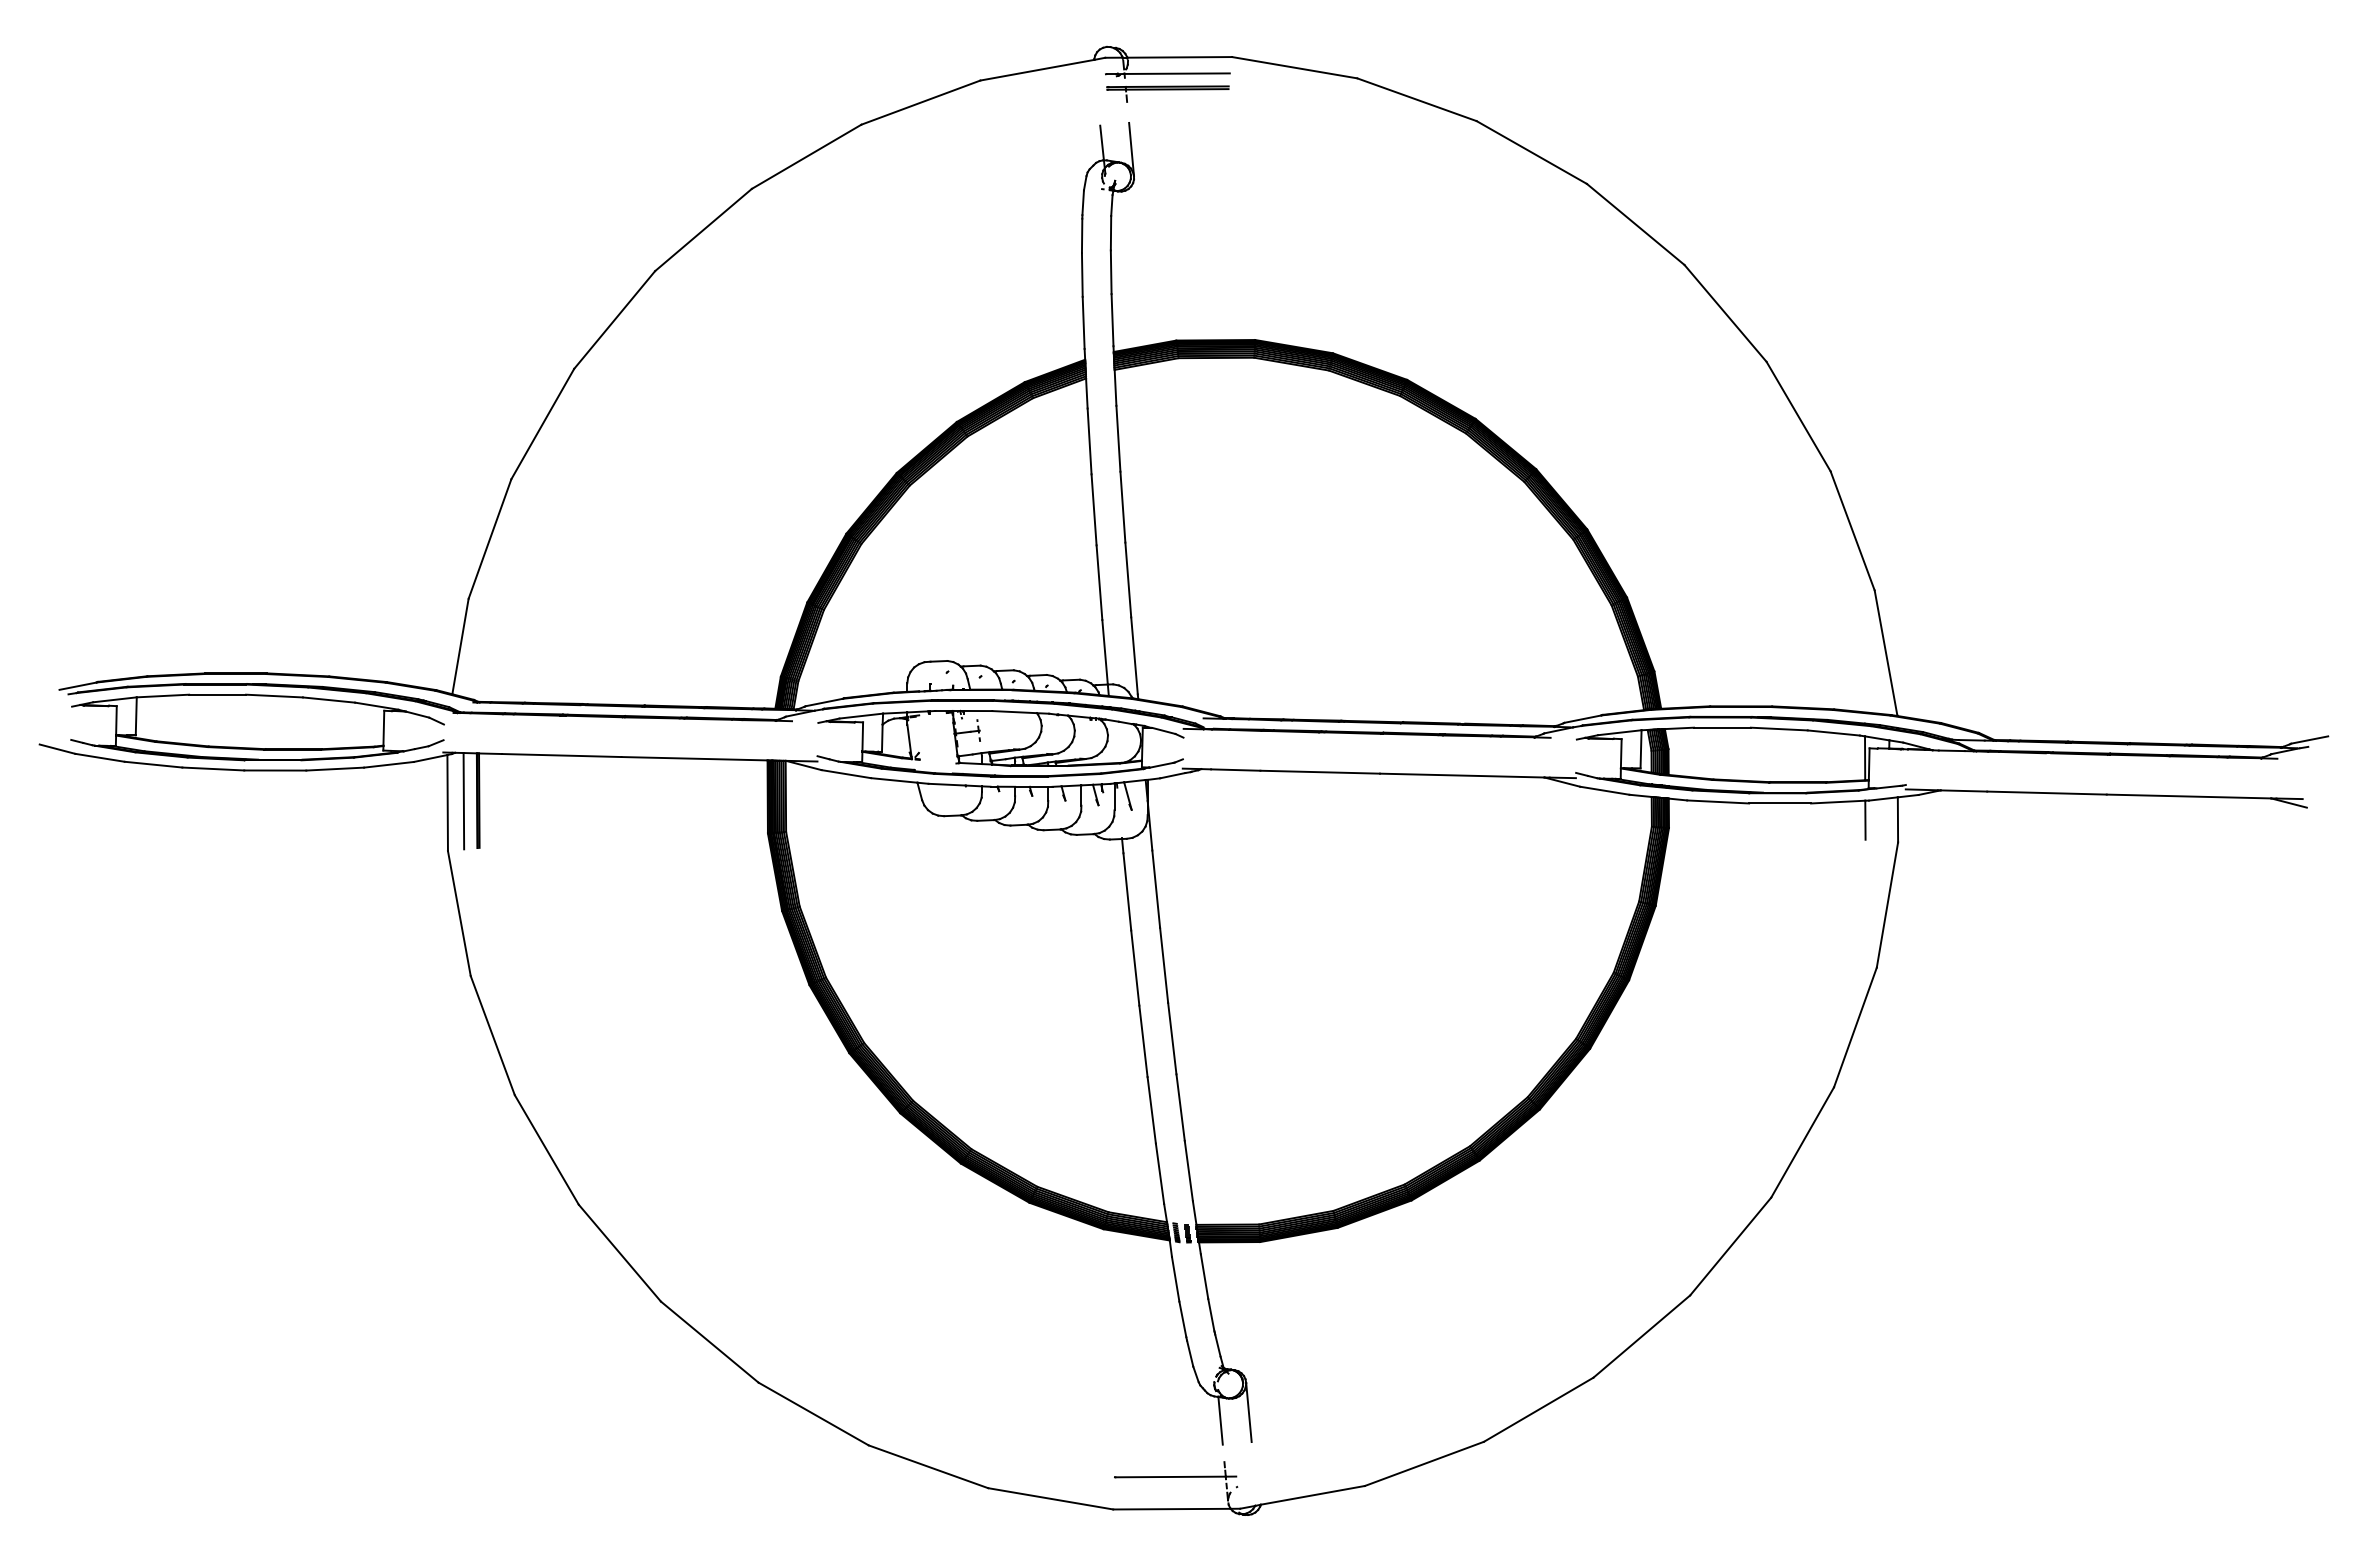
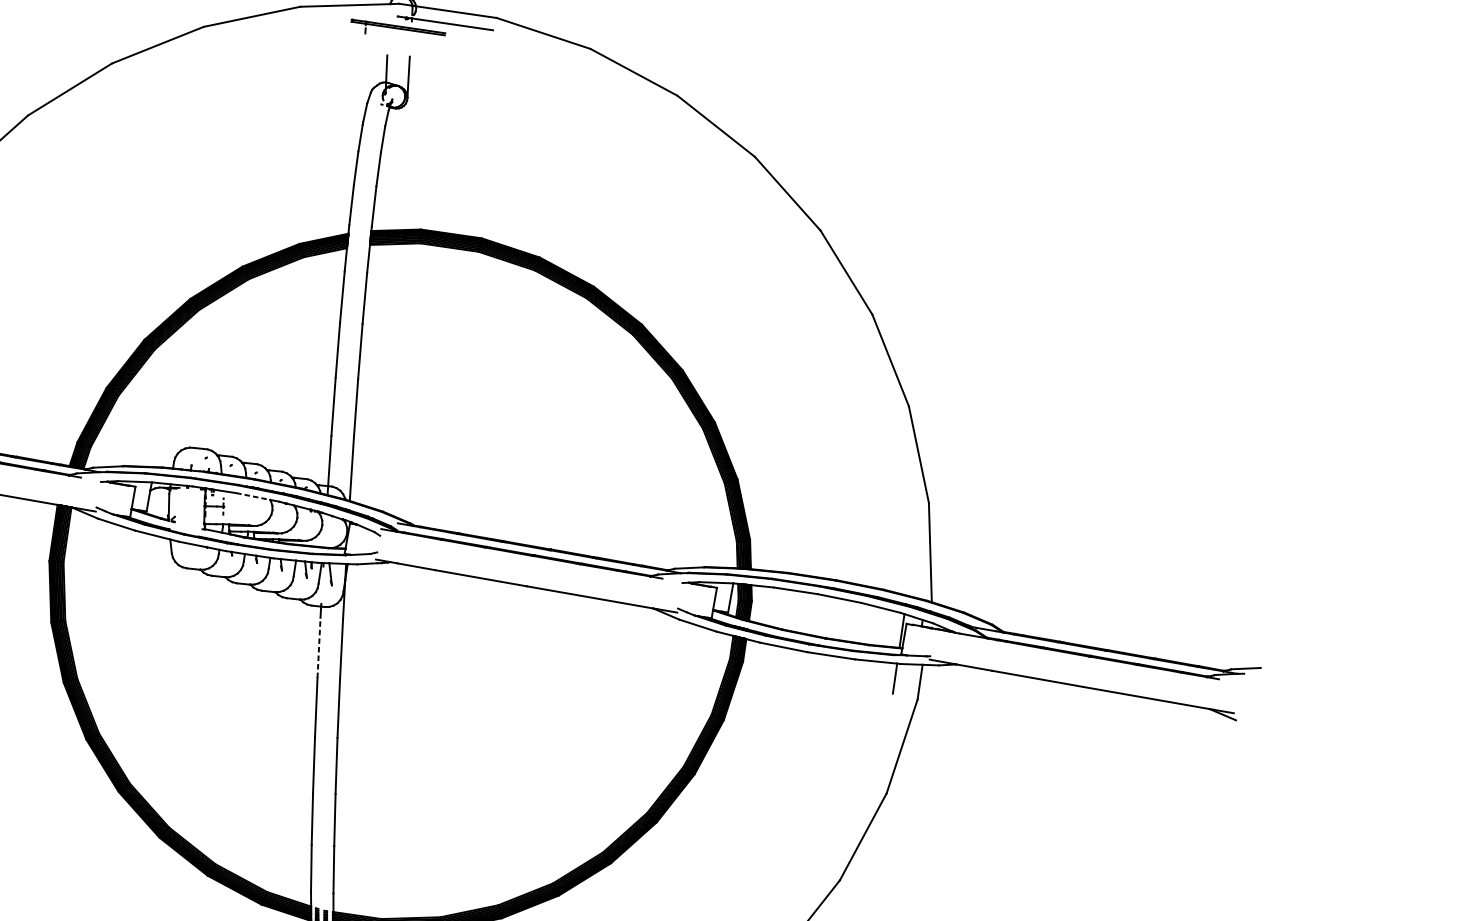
part: (1167, 93) -> (397, 31), moved
line: (1015, 712) -> (253, 496), solid -> dashed
line: (1127, 891) -> (319, 647), solid -> dashed

